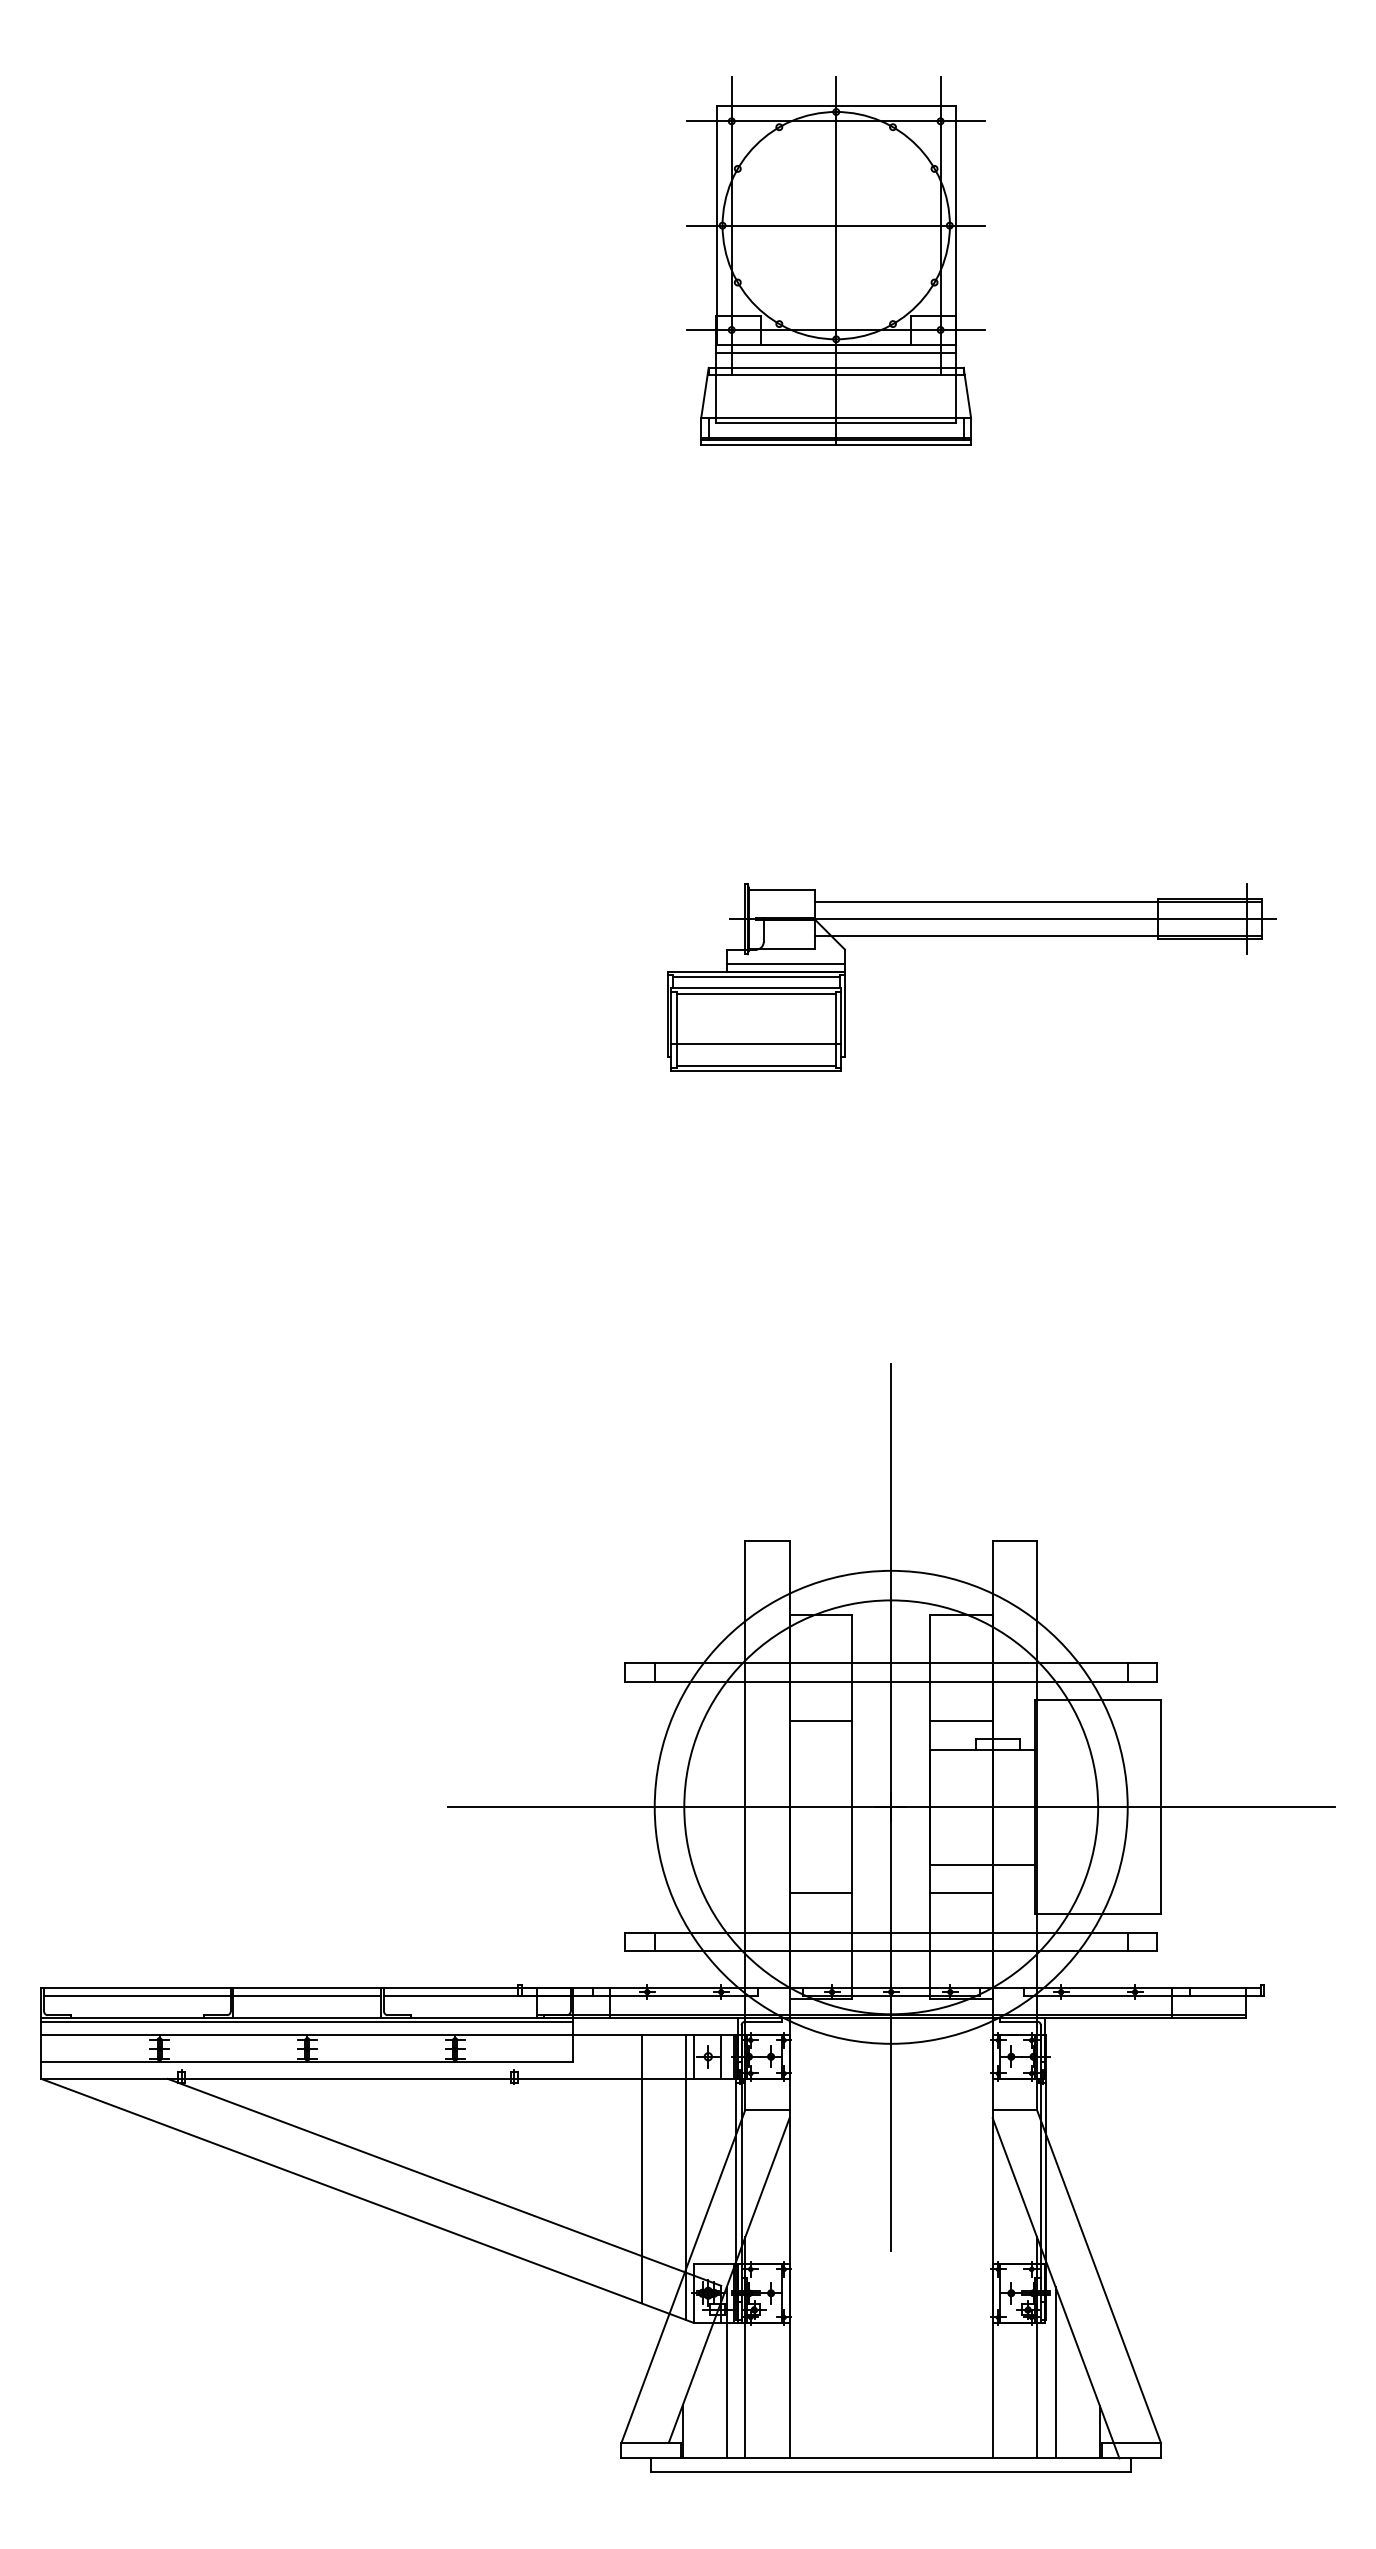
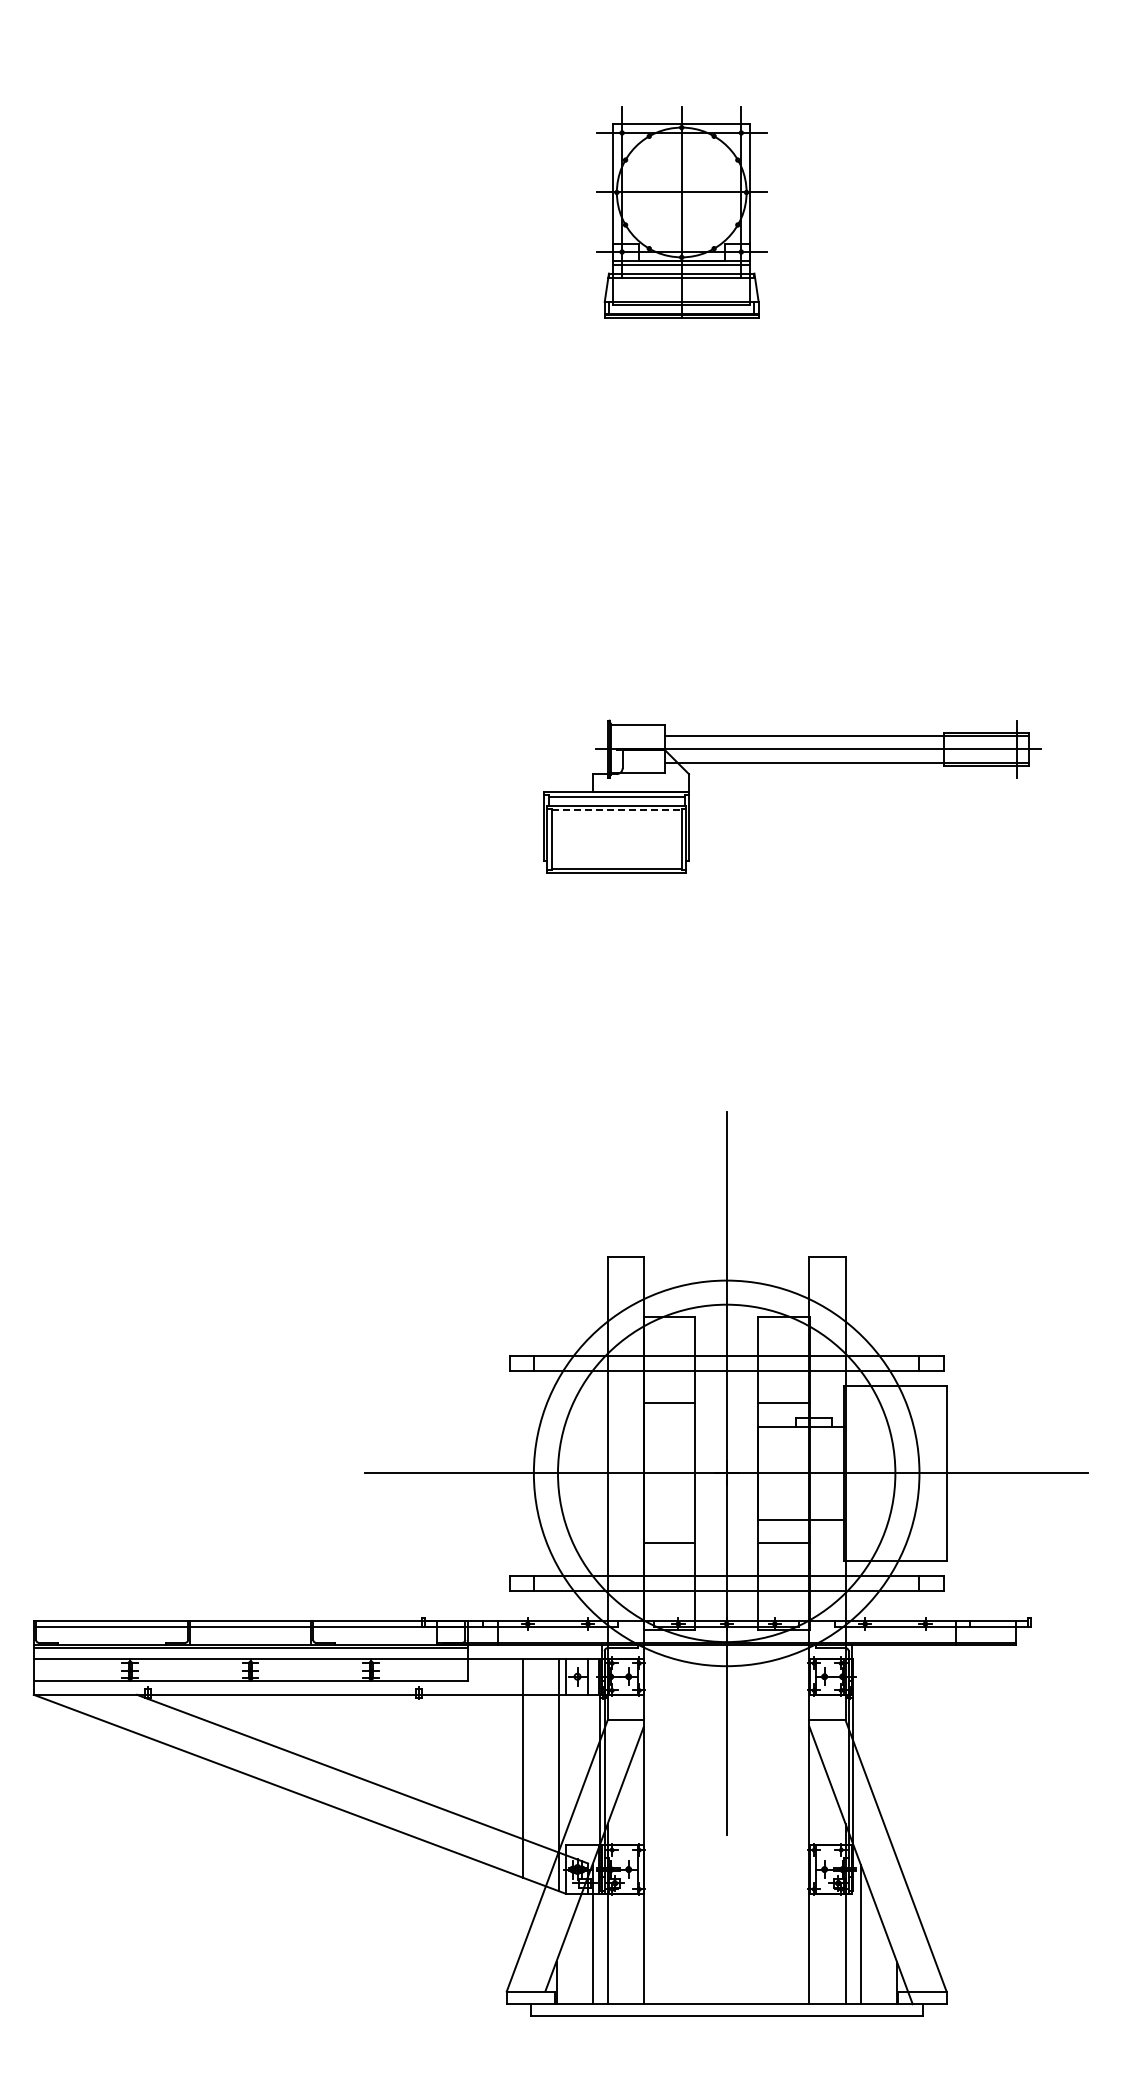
part: (835, 260) -> (681, 212), size x0.7
line: (785, 964) -> (640, 786), removed
line: (756, 994) -> (616, 810), solid -> dashed
line: (756, 1043) -> (616, 850), removed

